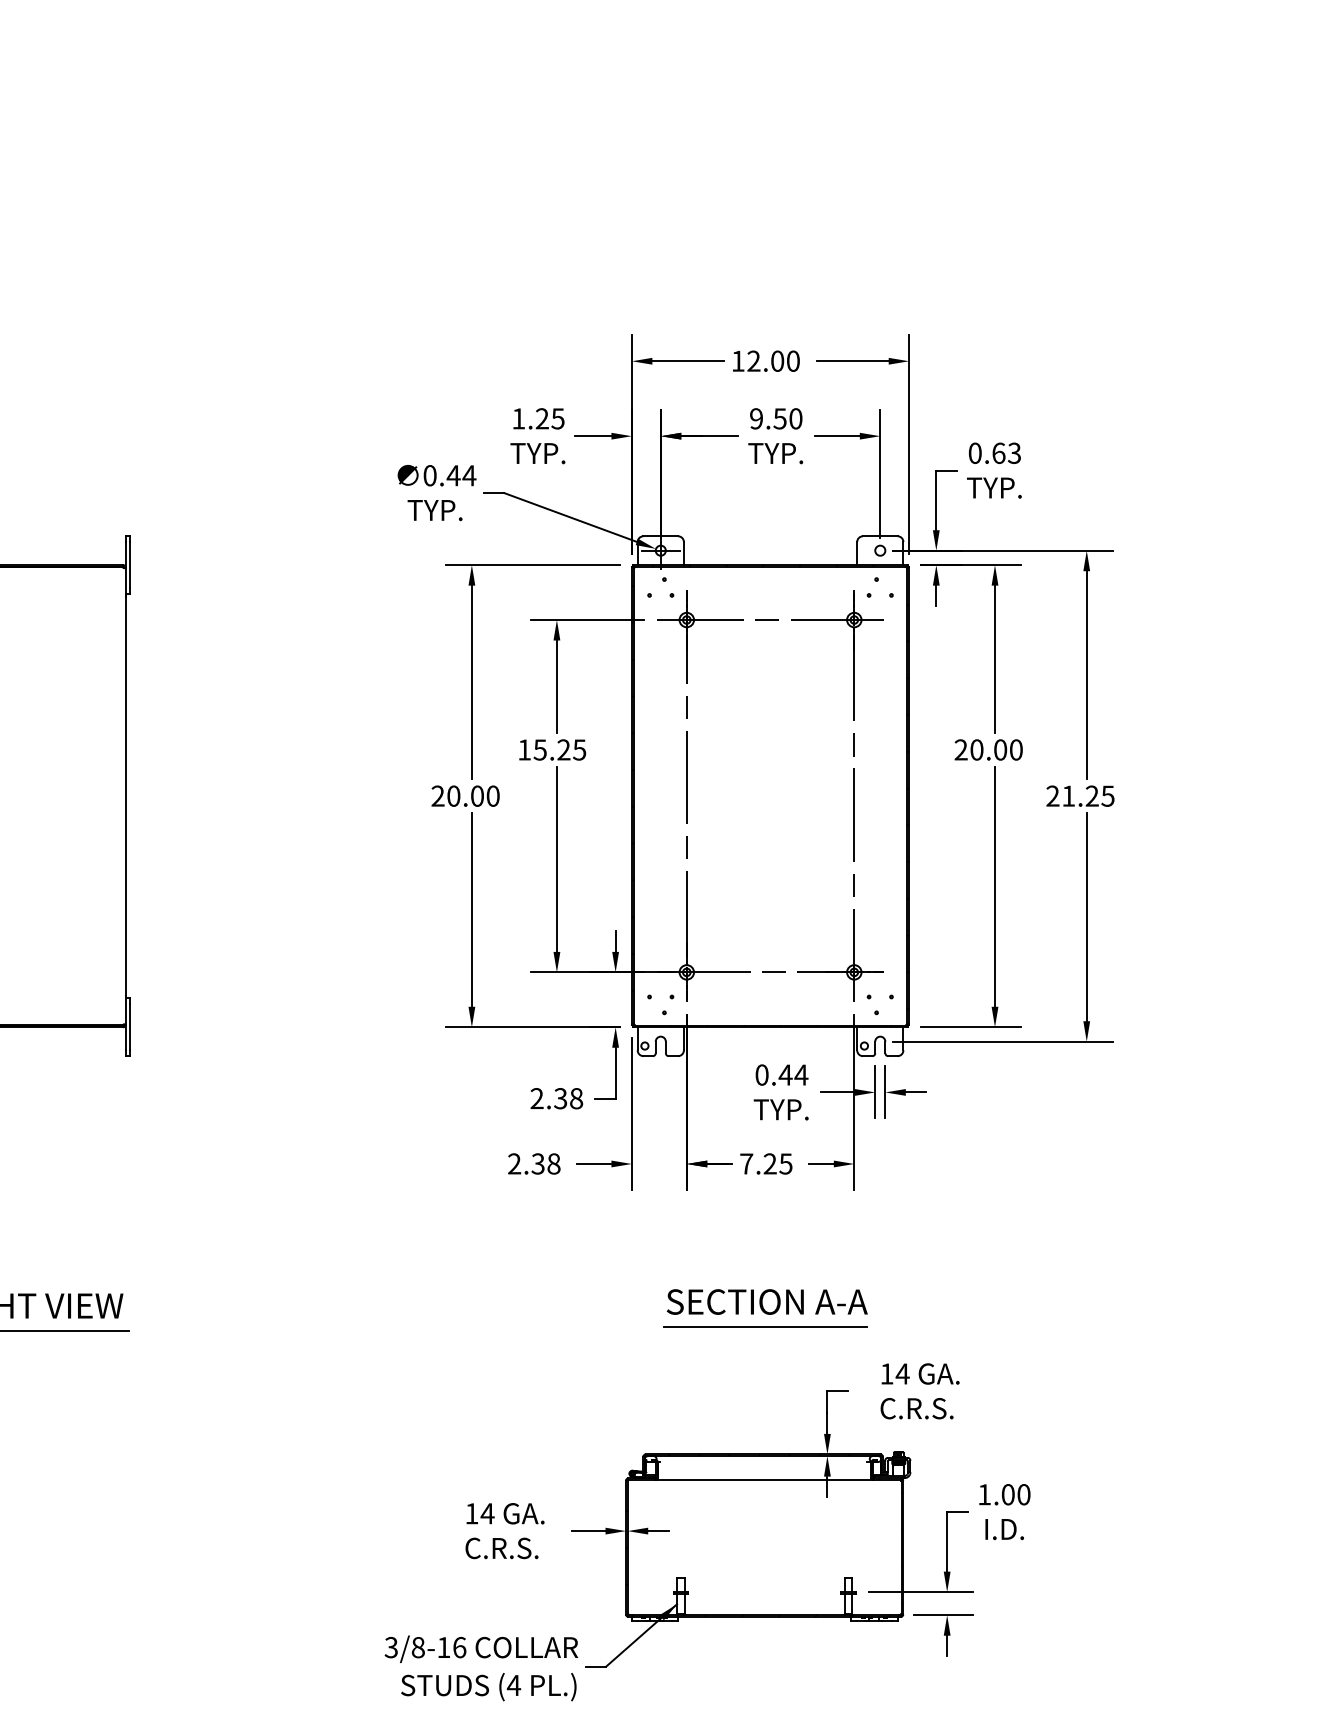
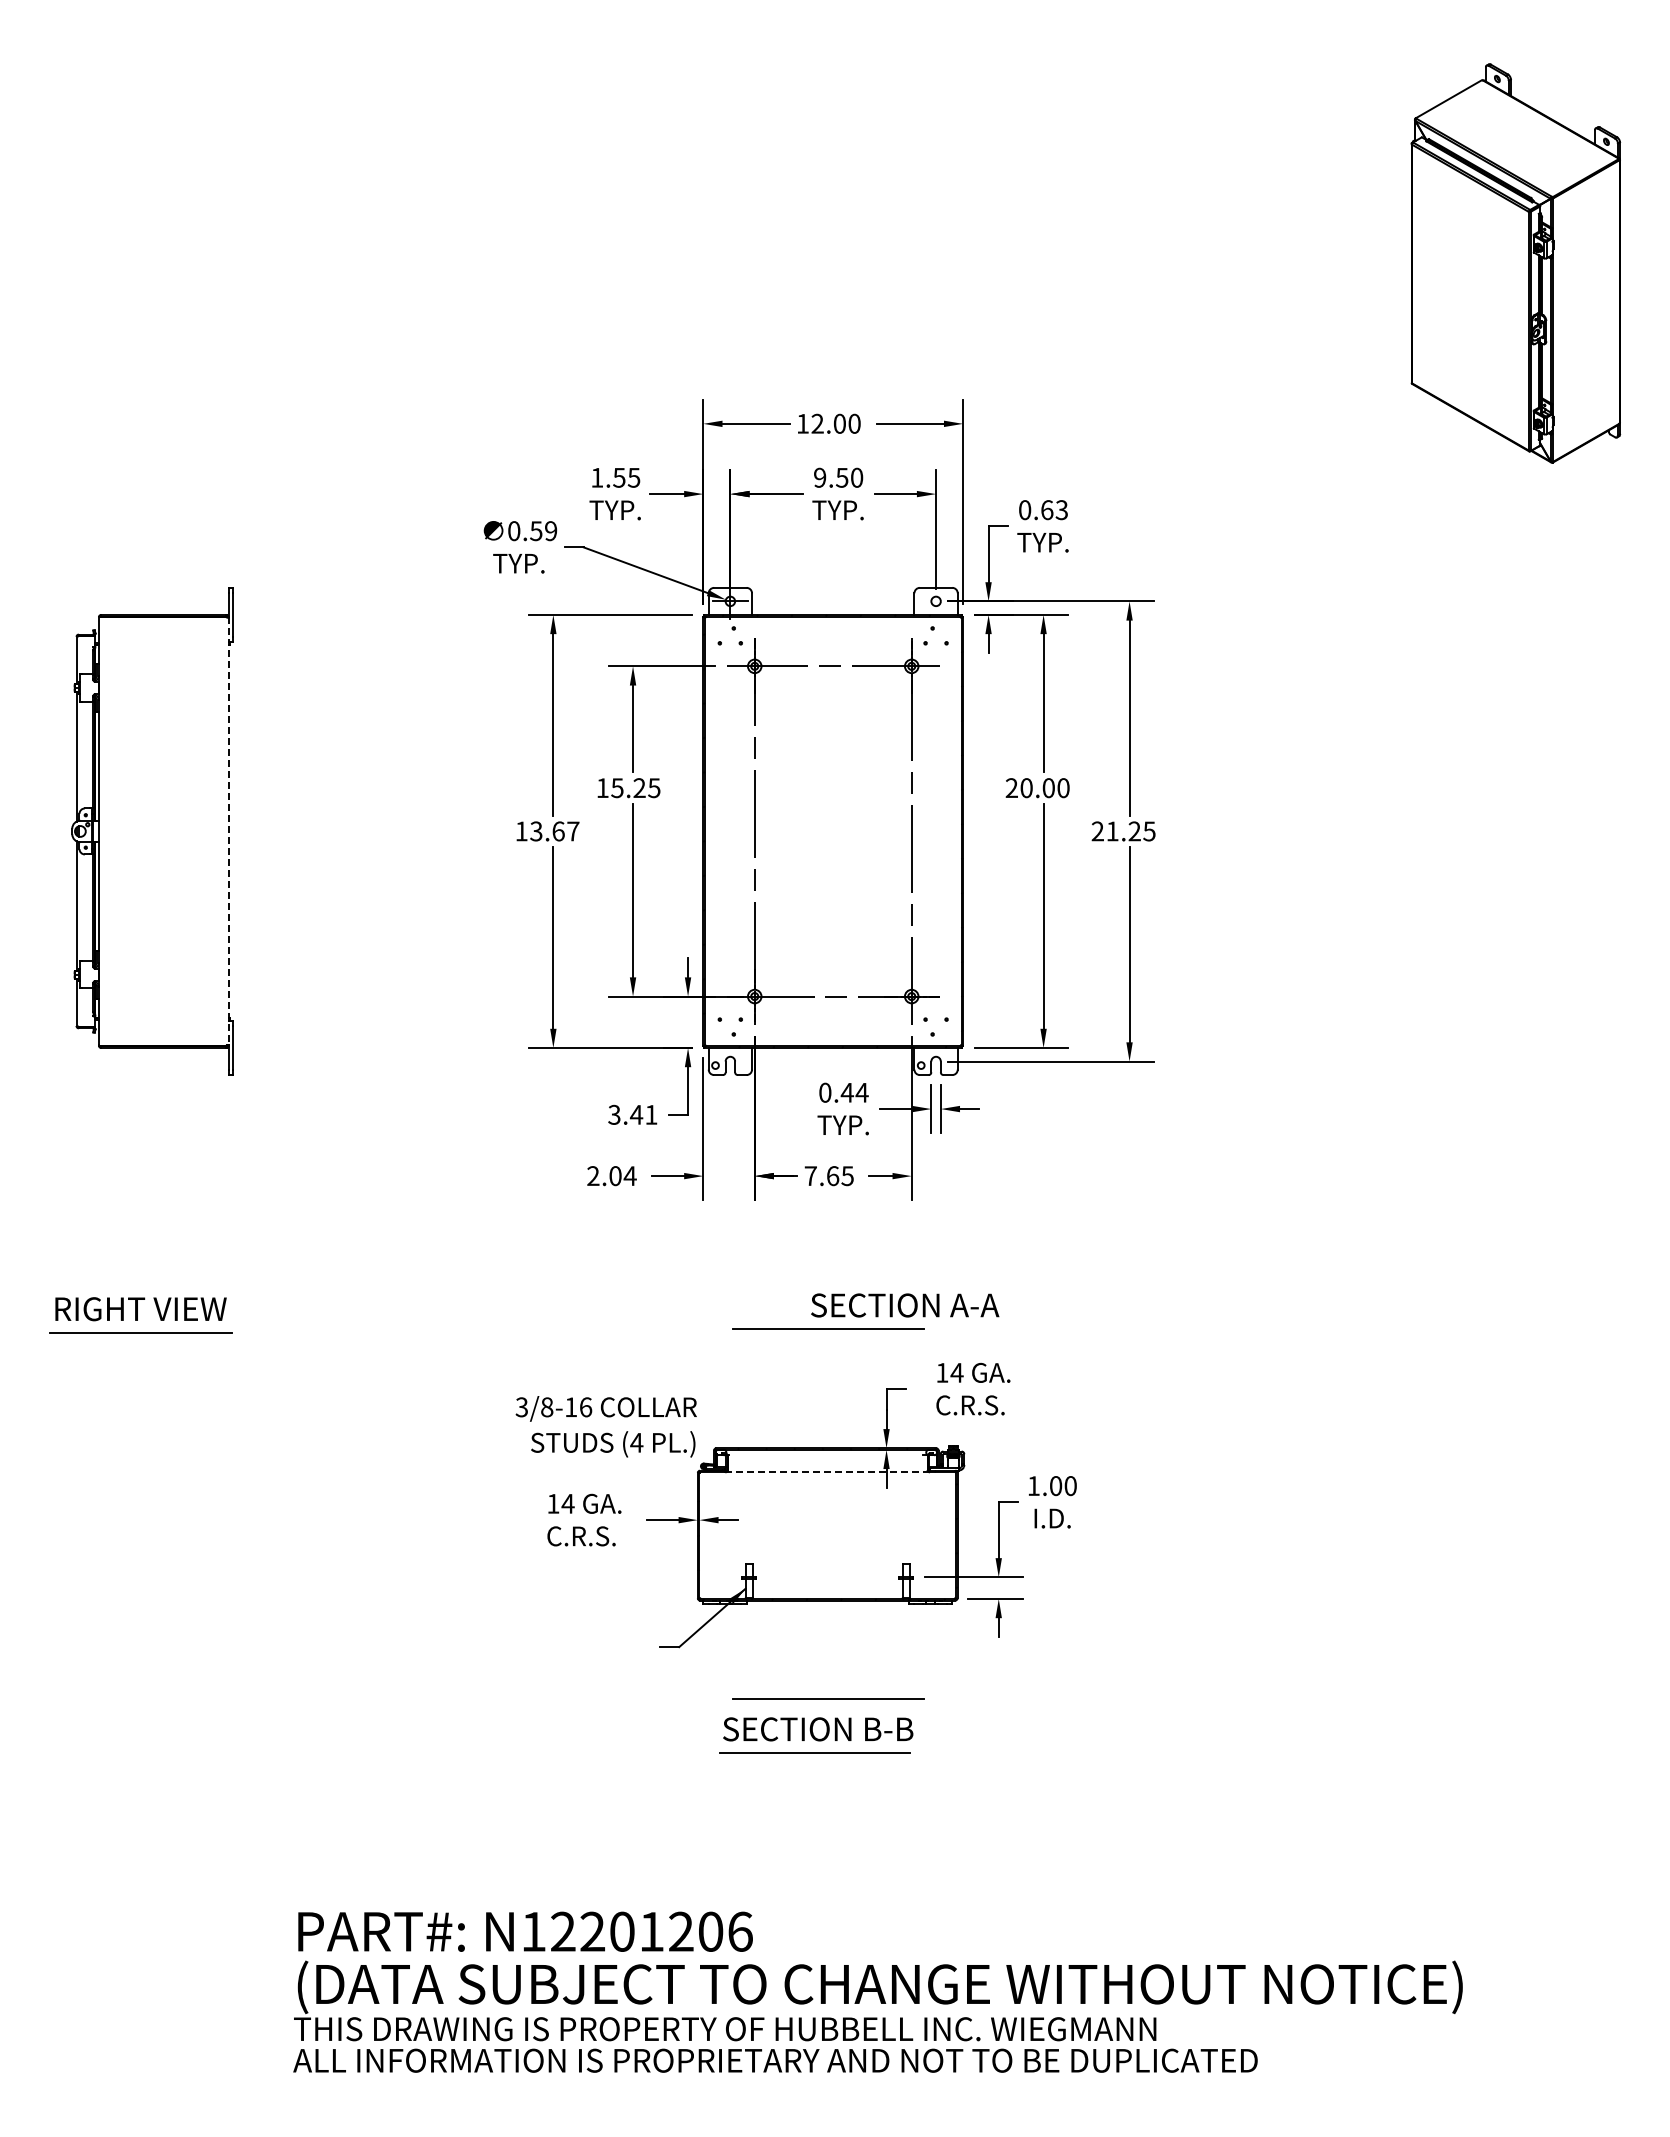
text: (542, 418) -> (619, 477), 1.25 -> 1.55
text: (461, 476) -> (543, 531), 0.44 -> 0.59
line: (125, 796) -> (228, 831), solid -> dashed
text: (465, 796) -> (547, 831), 20.00 -> 13.67
text: (556, 1098) -> (632, 1114), 2.38 -> 3.41
text: (545, 1164) -> (622, 1176), 2.38 -> 2.04
text: (769, 1164) -> (832, 1176), 7.25 -> 7.65
text: (767, 1302) -> (905, 1305), moved
line: (764, 1480) -> (827, 1472), solid -> dashed
text: (480, 1668) -> (605, 1426), moved
line: (765, 1721) -> (828, 1698), added

